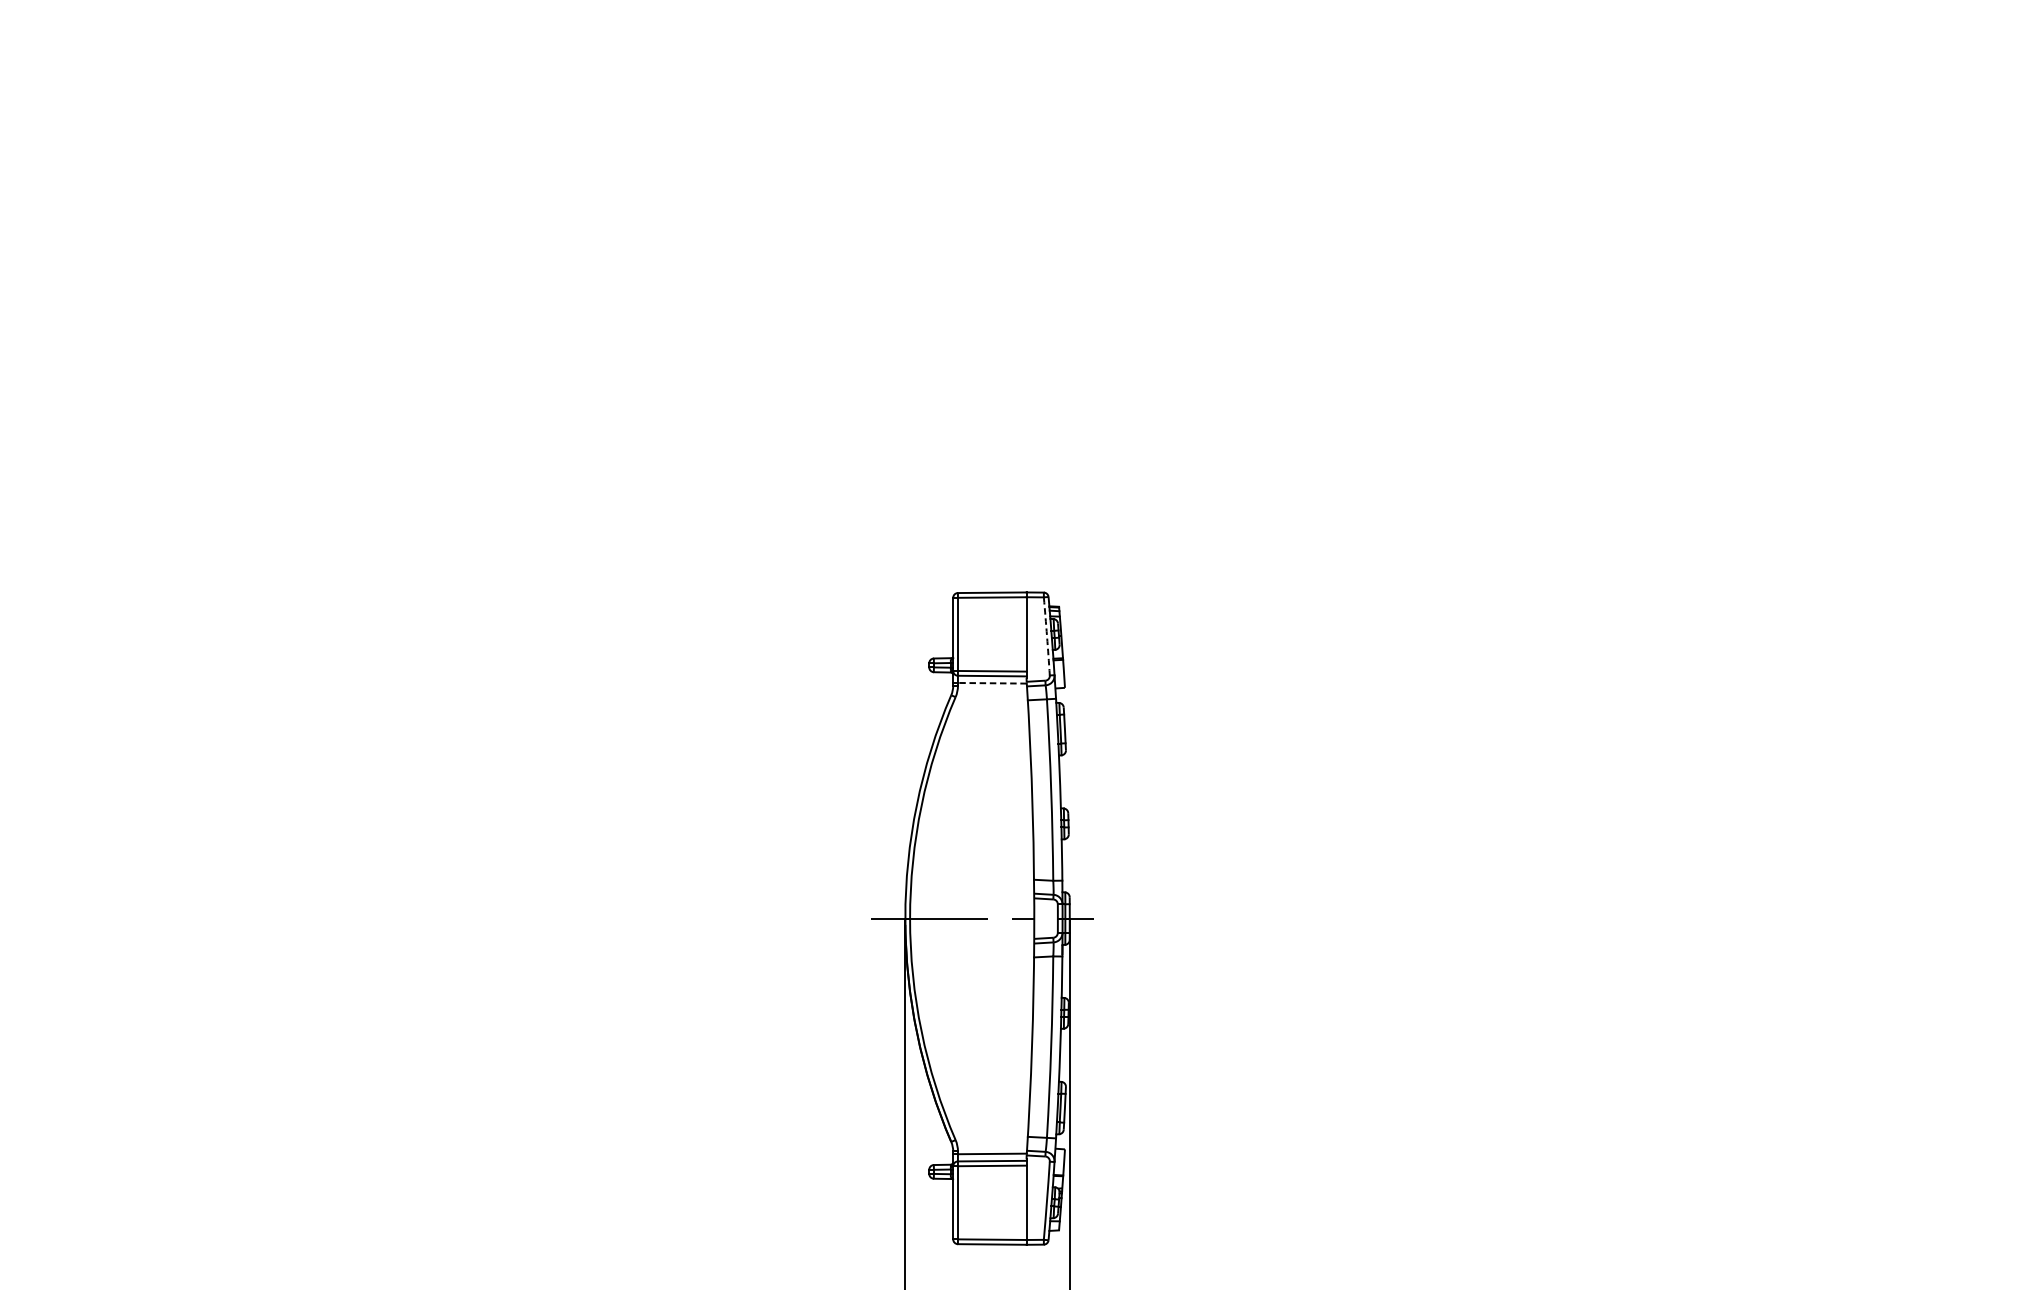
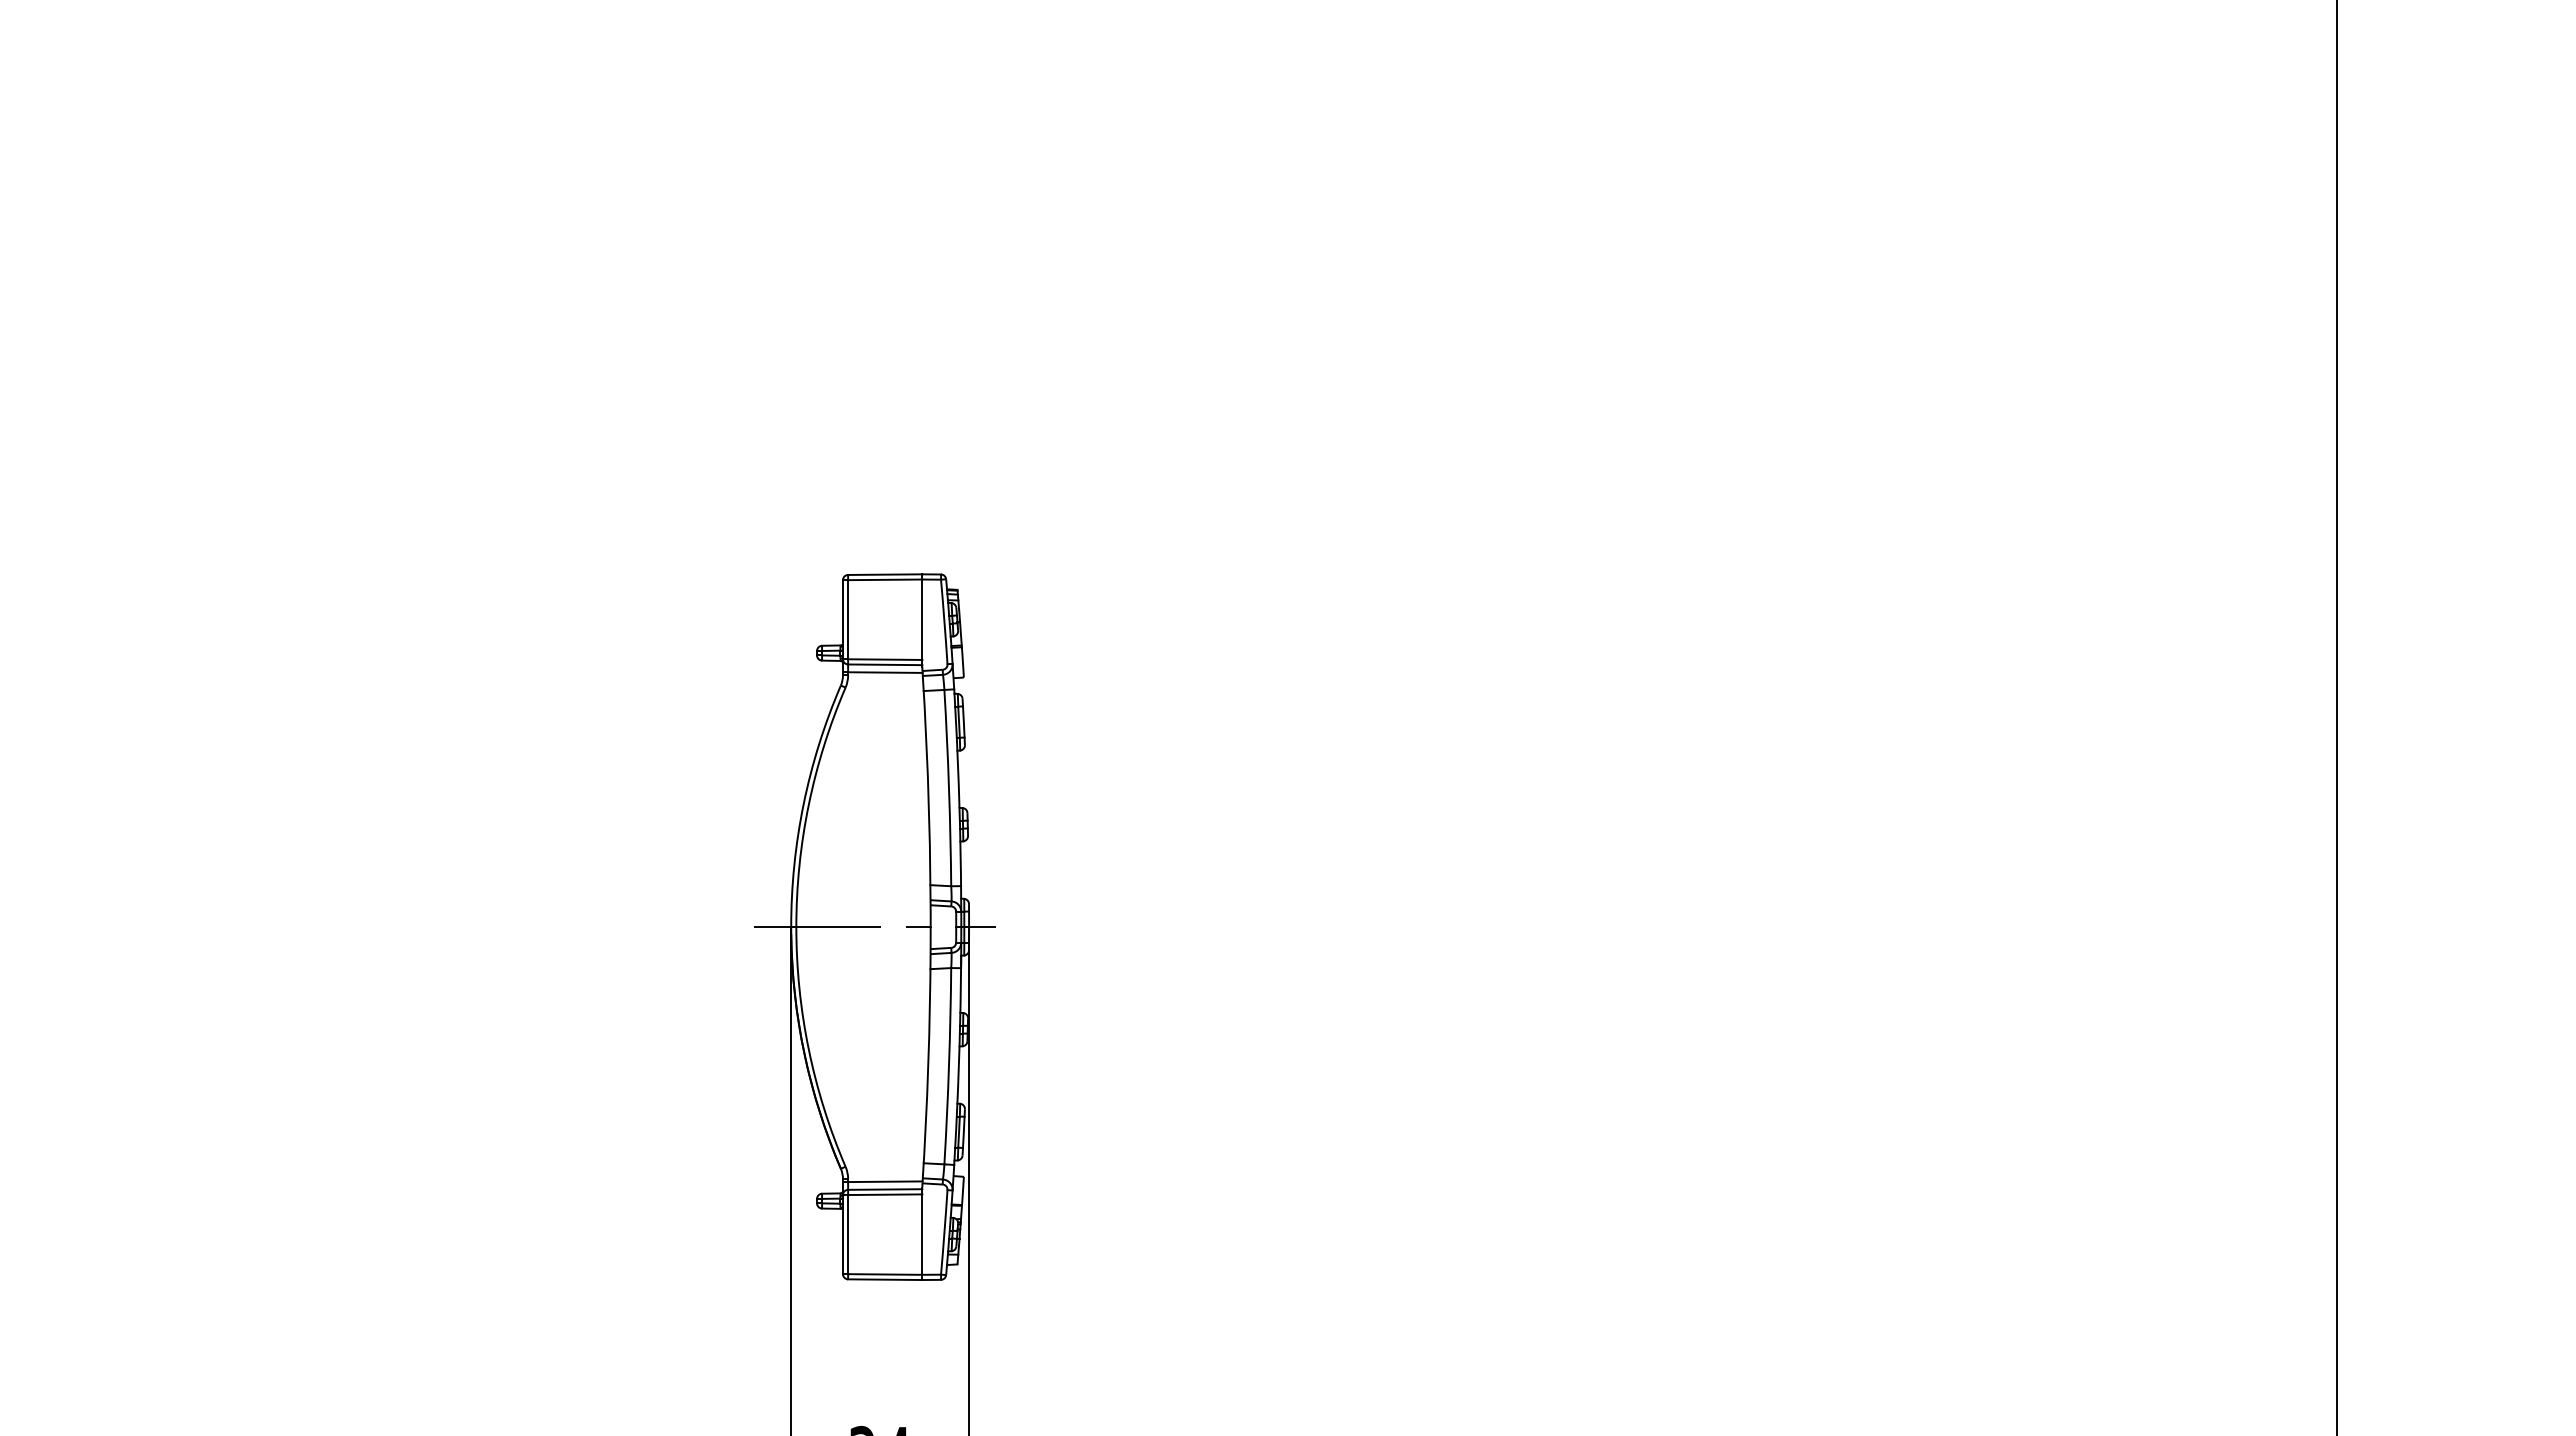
arc: (1047, 636) -> (944, 621), dashed -> solid
line: (991, 683) -> (884, 672), dashed -> solid

